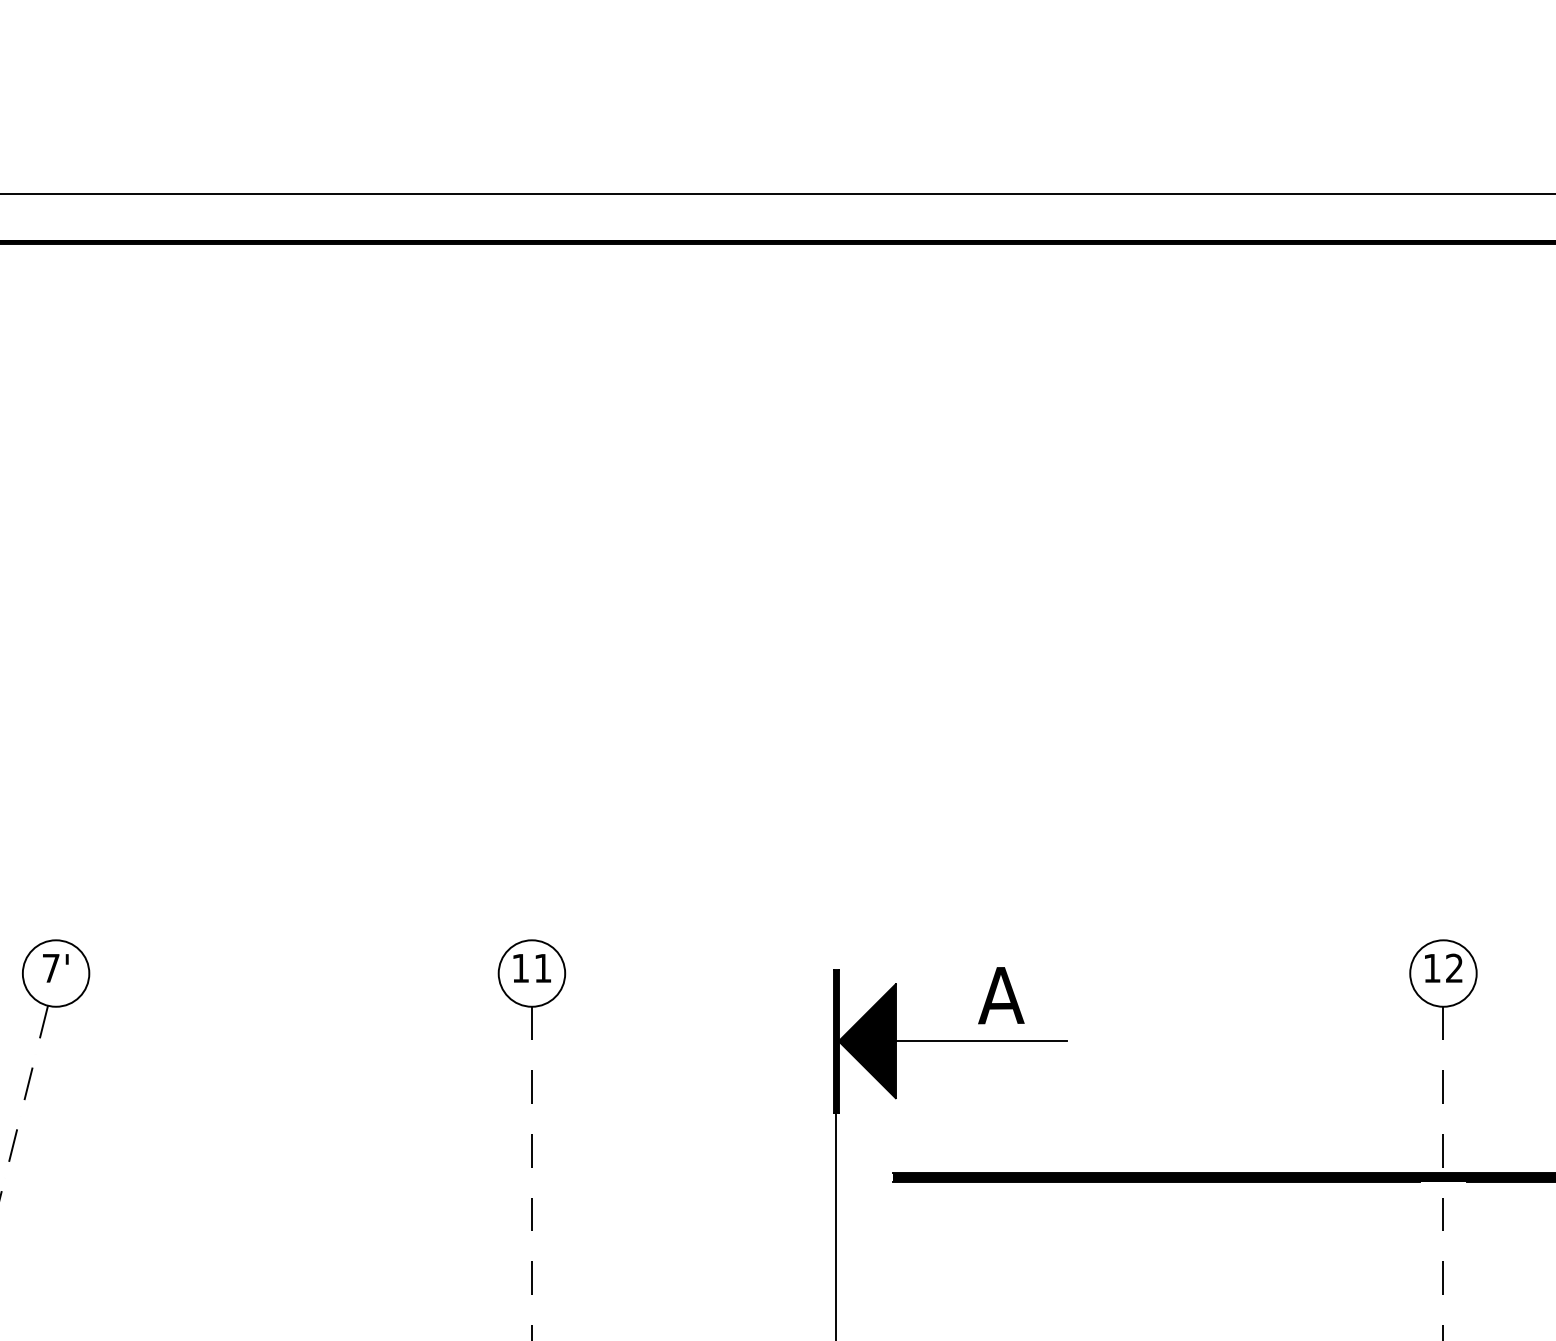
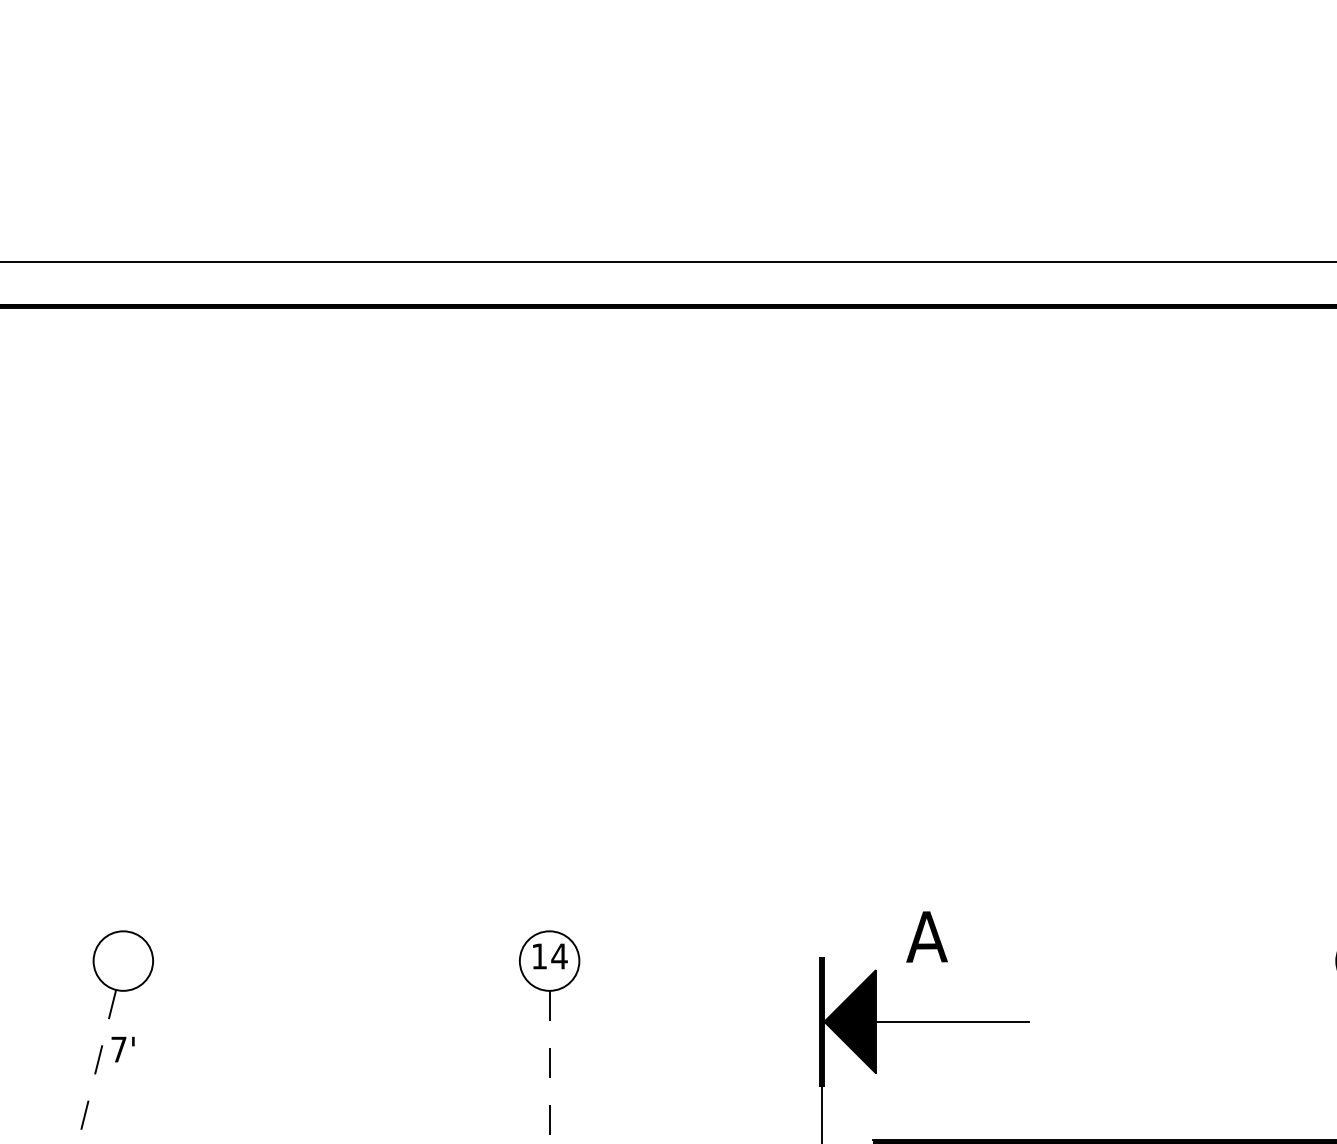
text: (55, 968) -> (122, 1049), moved
text: (542, 968) -> (559, 956), 11 -> 14
text: (1001, 995) -> (927, 936), moved

